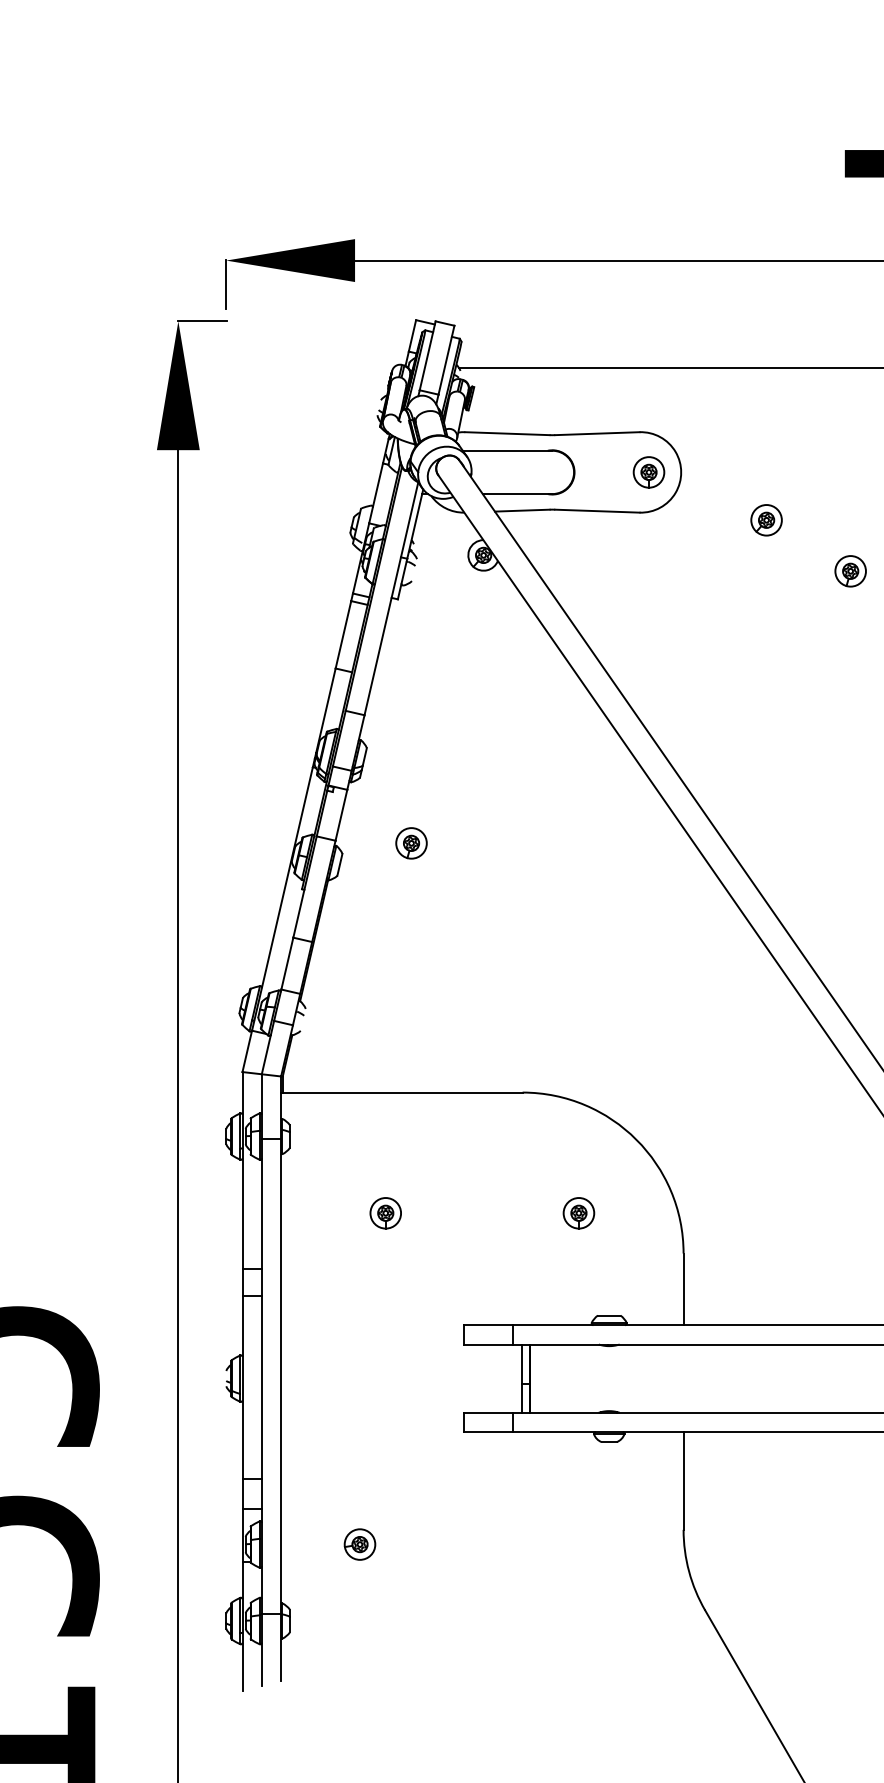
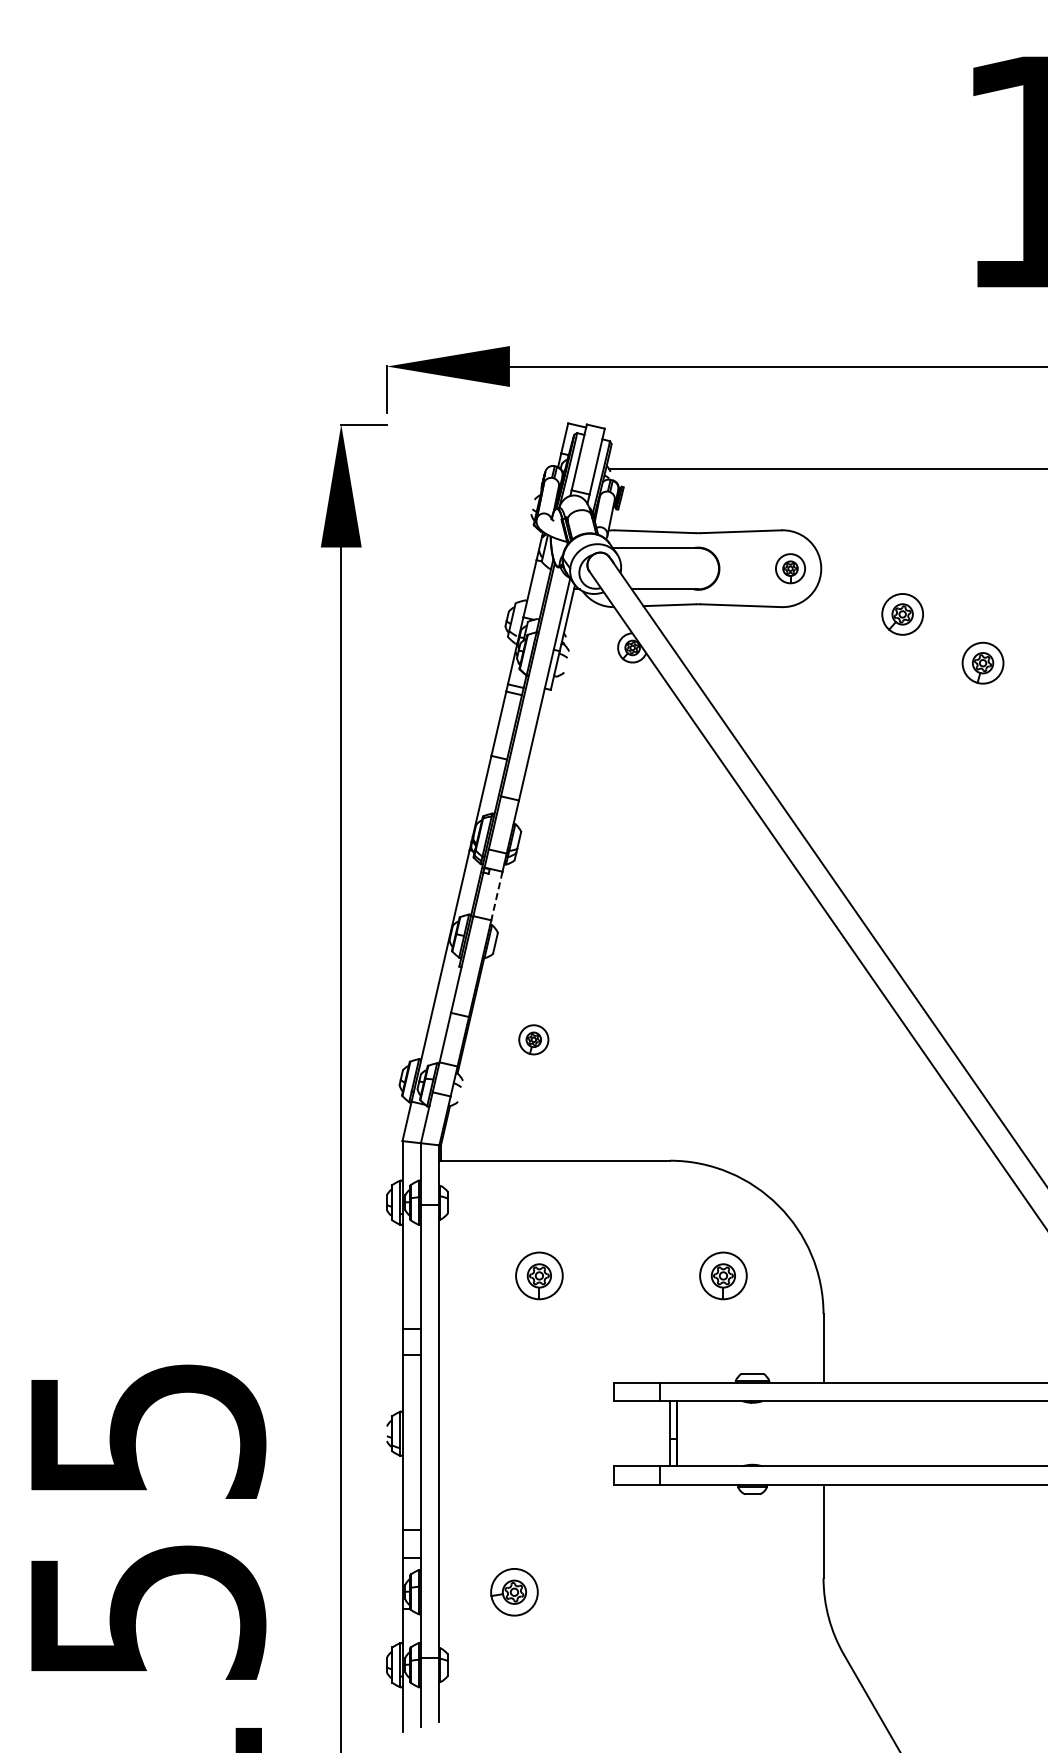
part: (766, 520) -> (902, 614), size x1.4
part: (850, 570) -> (982, 662), size x1.4
line: (340, 815) -> (496, 896), solid -> dashed
part: (411, 843) -> (533, 1039), moved
part: (384, 1212) -> (538, 1275), size x1.6
part: (578, 1212) -> (723, 1275), size x1.6
part: (359, 1543) -> (514, 1591), size x1.6

